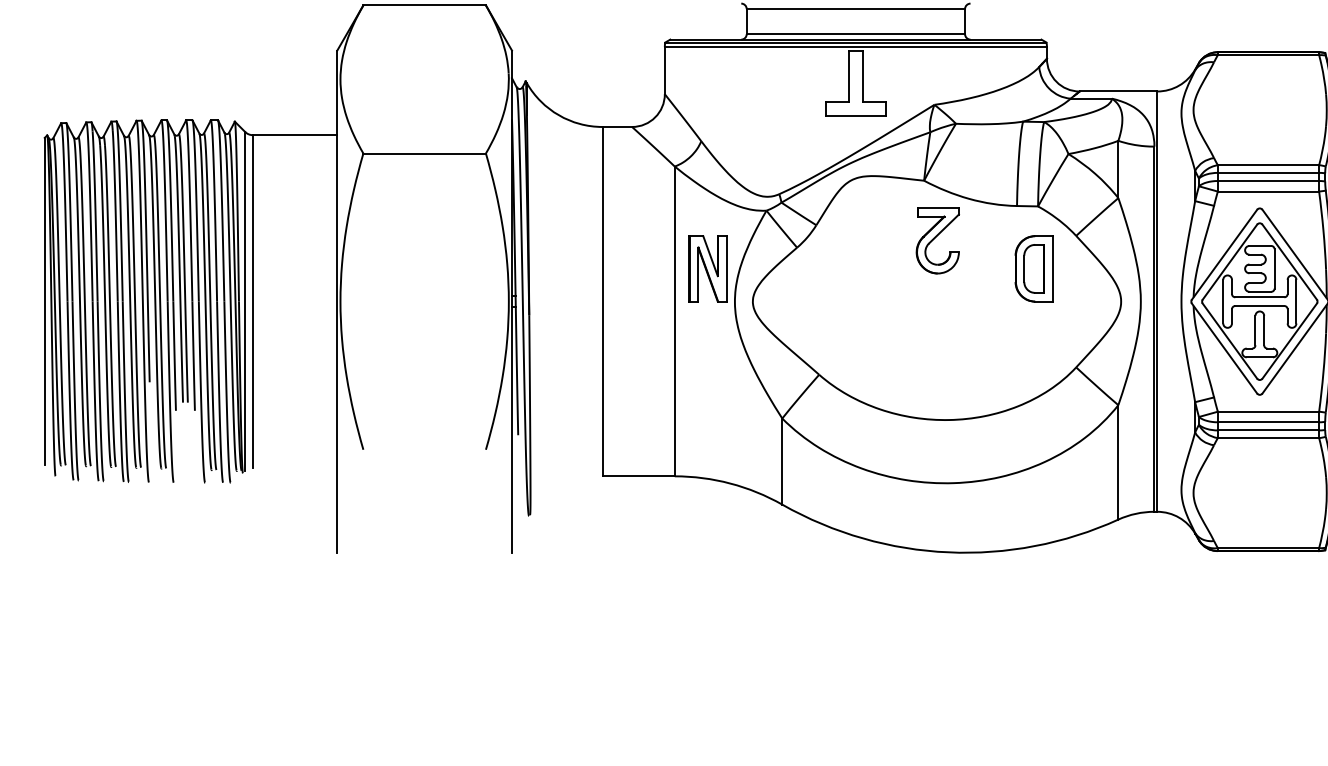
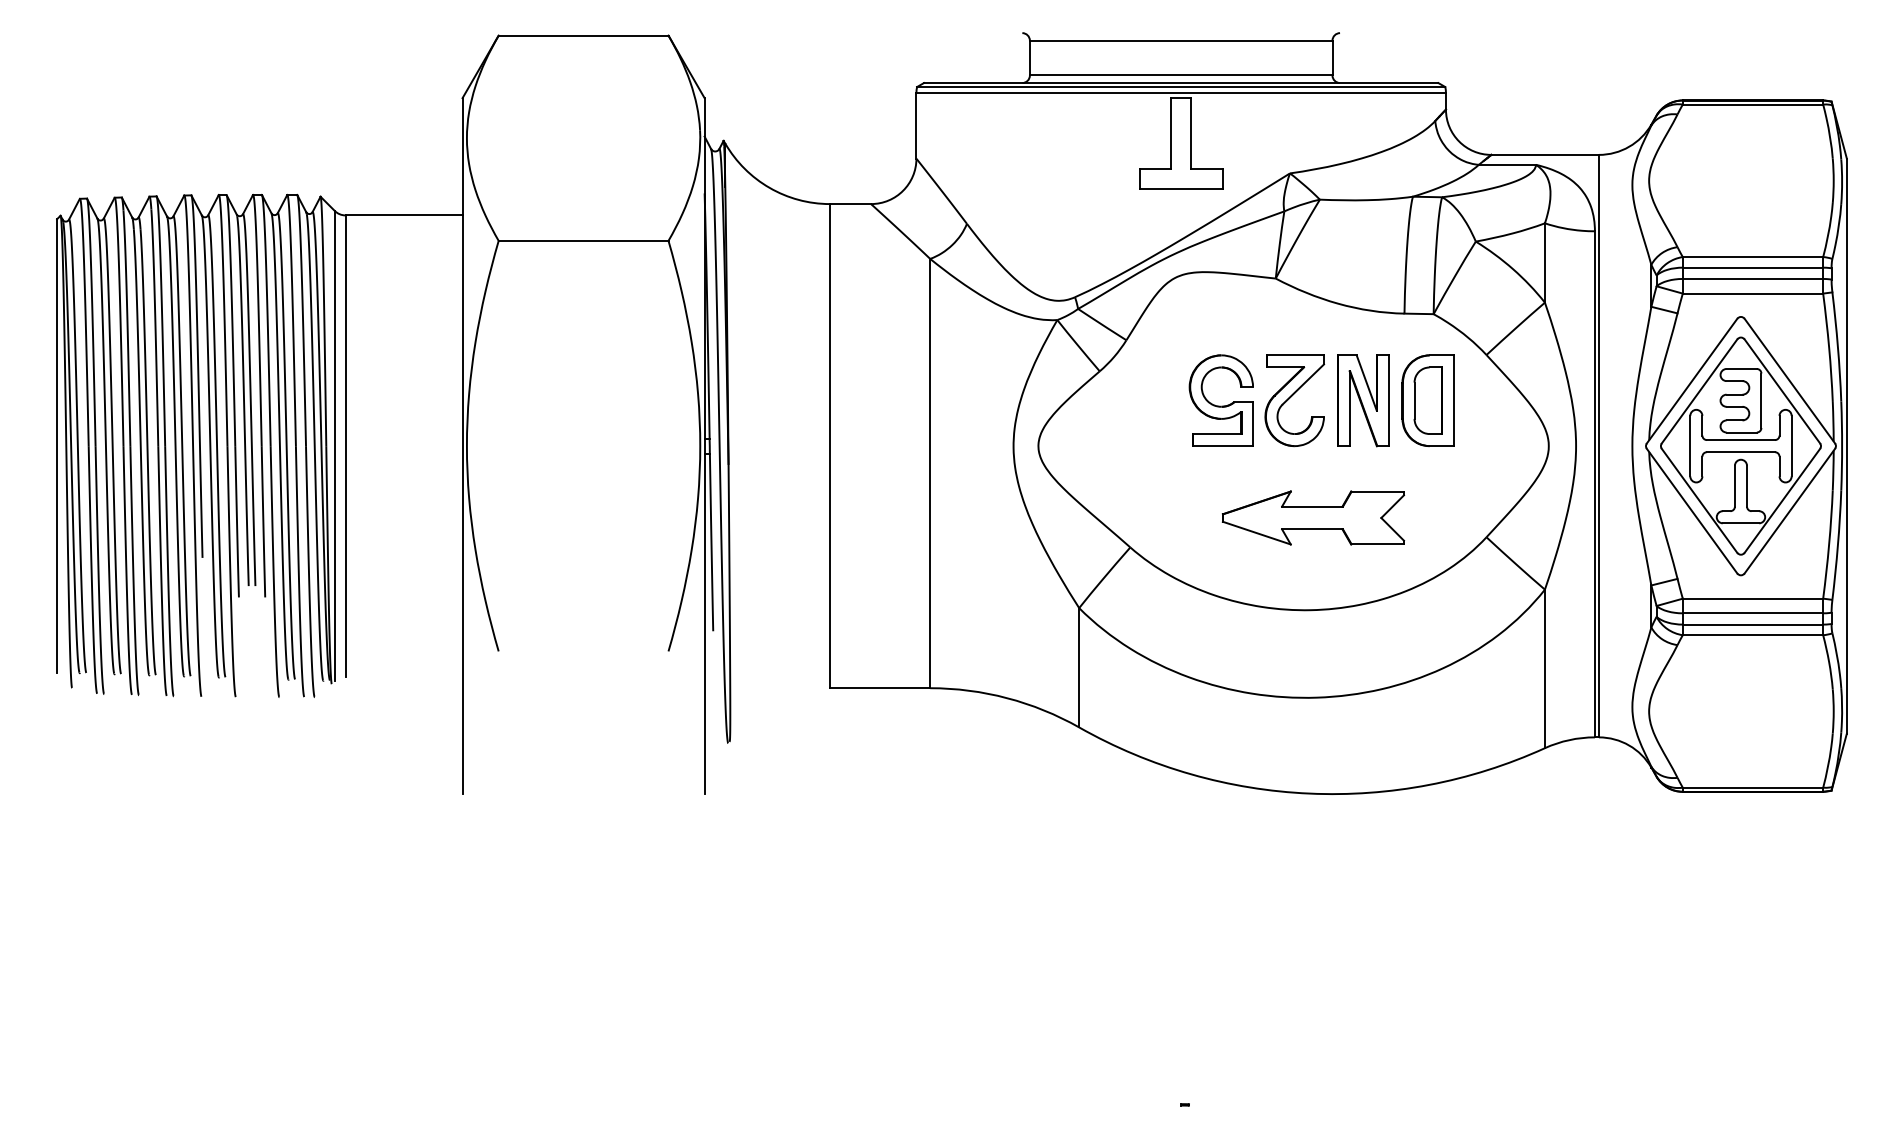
part: (937, 240) -> (1294, 400), moved
part: (708, 268) -> (1363, 400), moved
part: (884, 268) -> (1220, 400), added
part: (951, 353) -> (1313, 517), added

